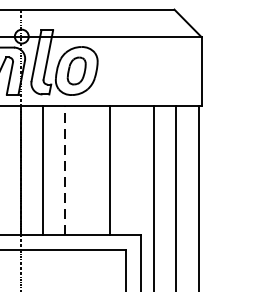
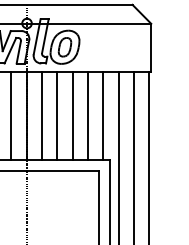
line: (65, 169) -> (57, 115), dashed -> solid
line: (87, 169) -> (72, 115), added
line: (132, 169) -> (103, 115), added

